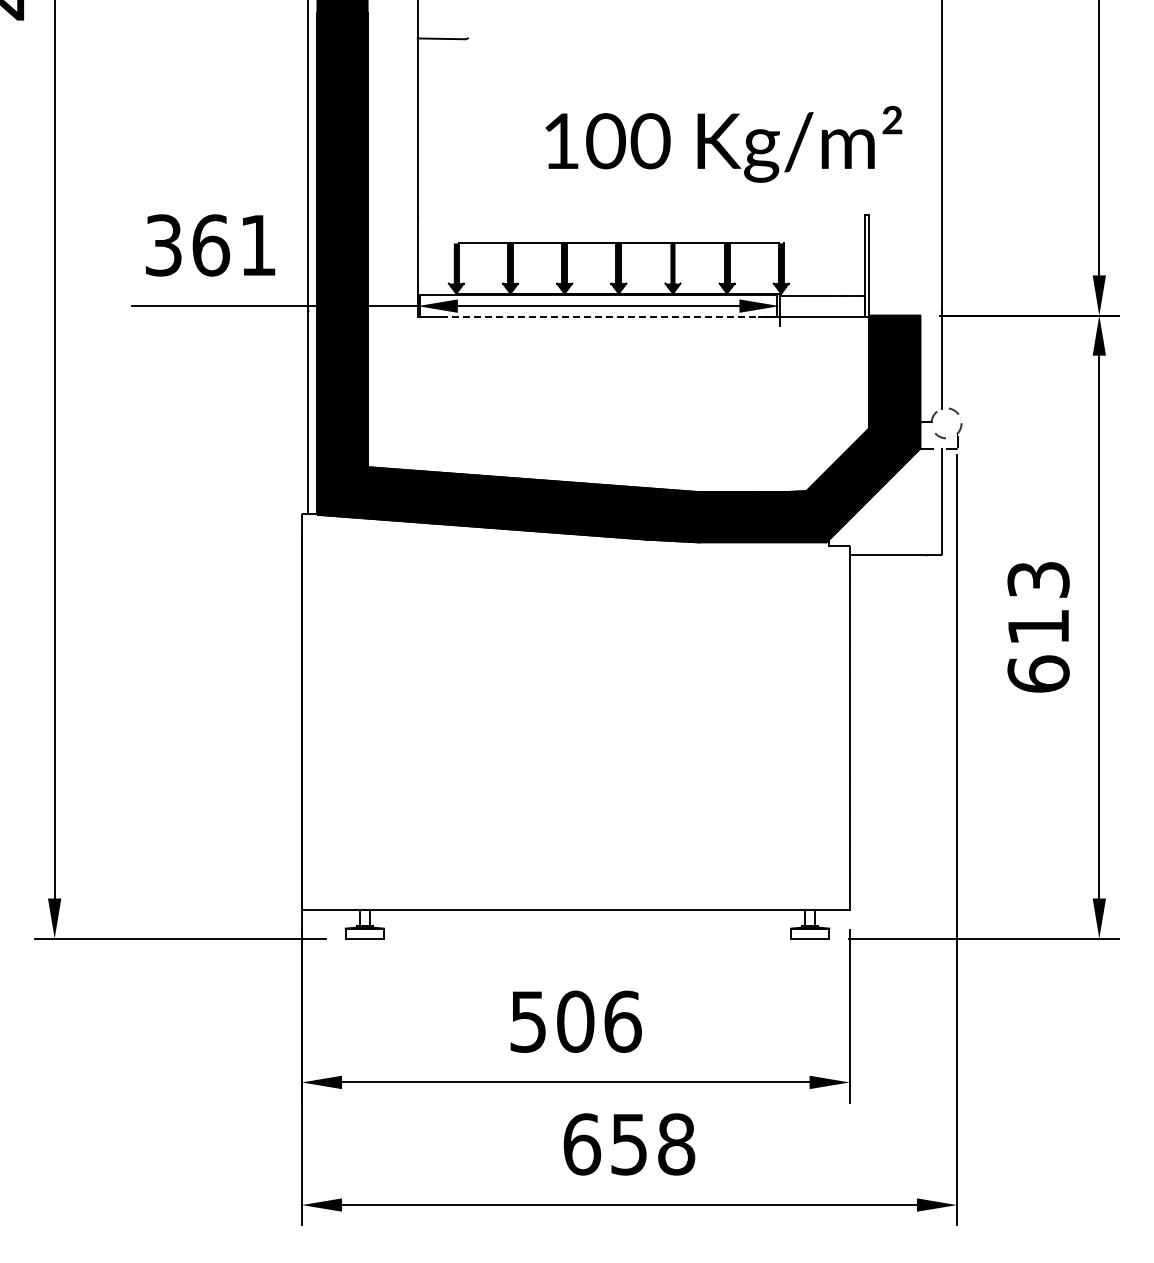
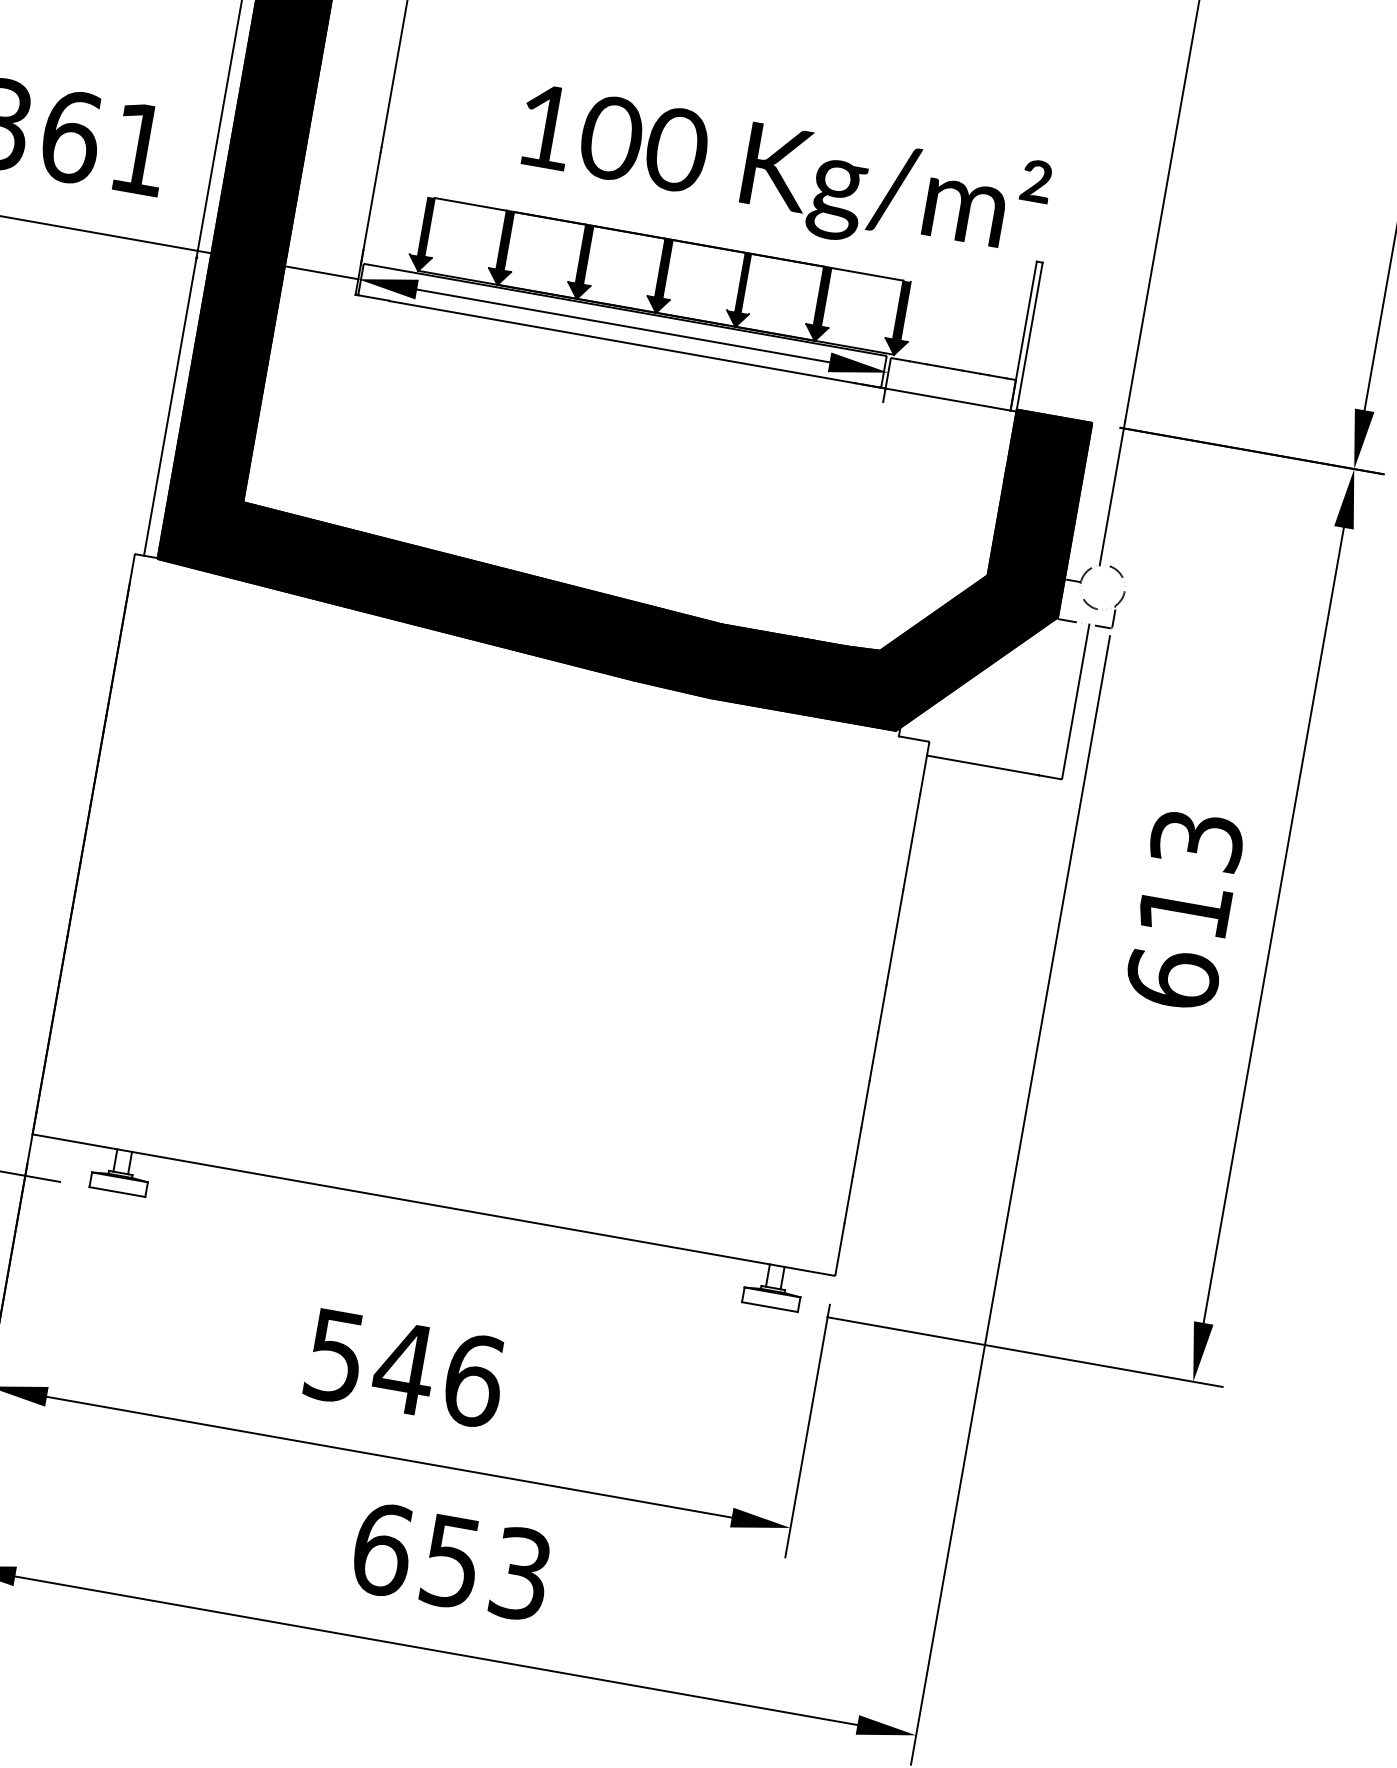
text: (723, 143) -> (783, 171), moved
line: (600, 316) -> (623, 341), dashed -> solid
text: (575, 1021) -> (404, 1367), 506 -> 546
text: (676, 1144) -> (520, 1574), 658 -> 653

